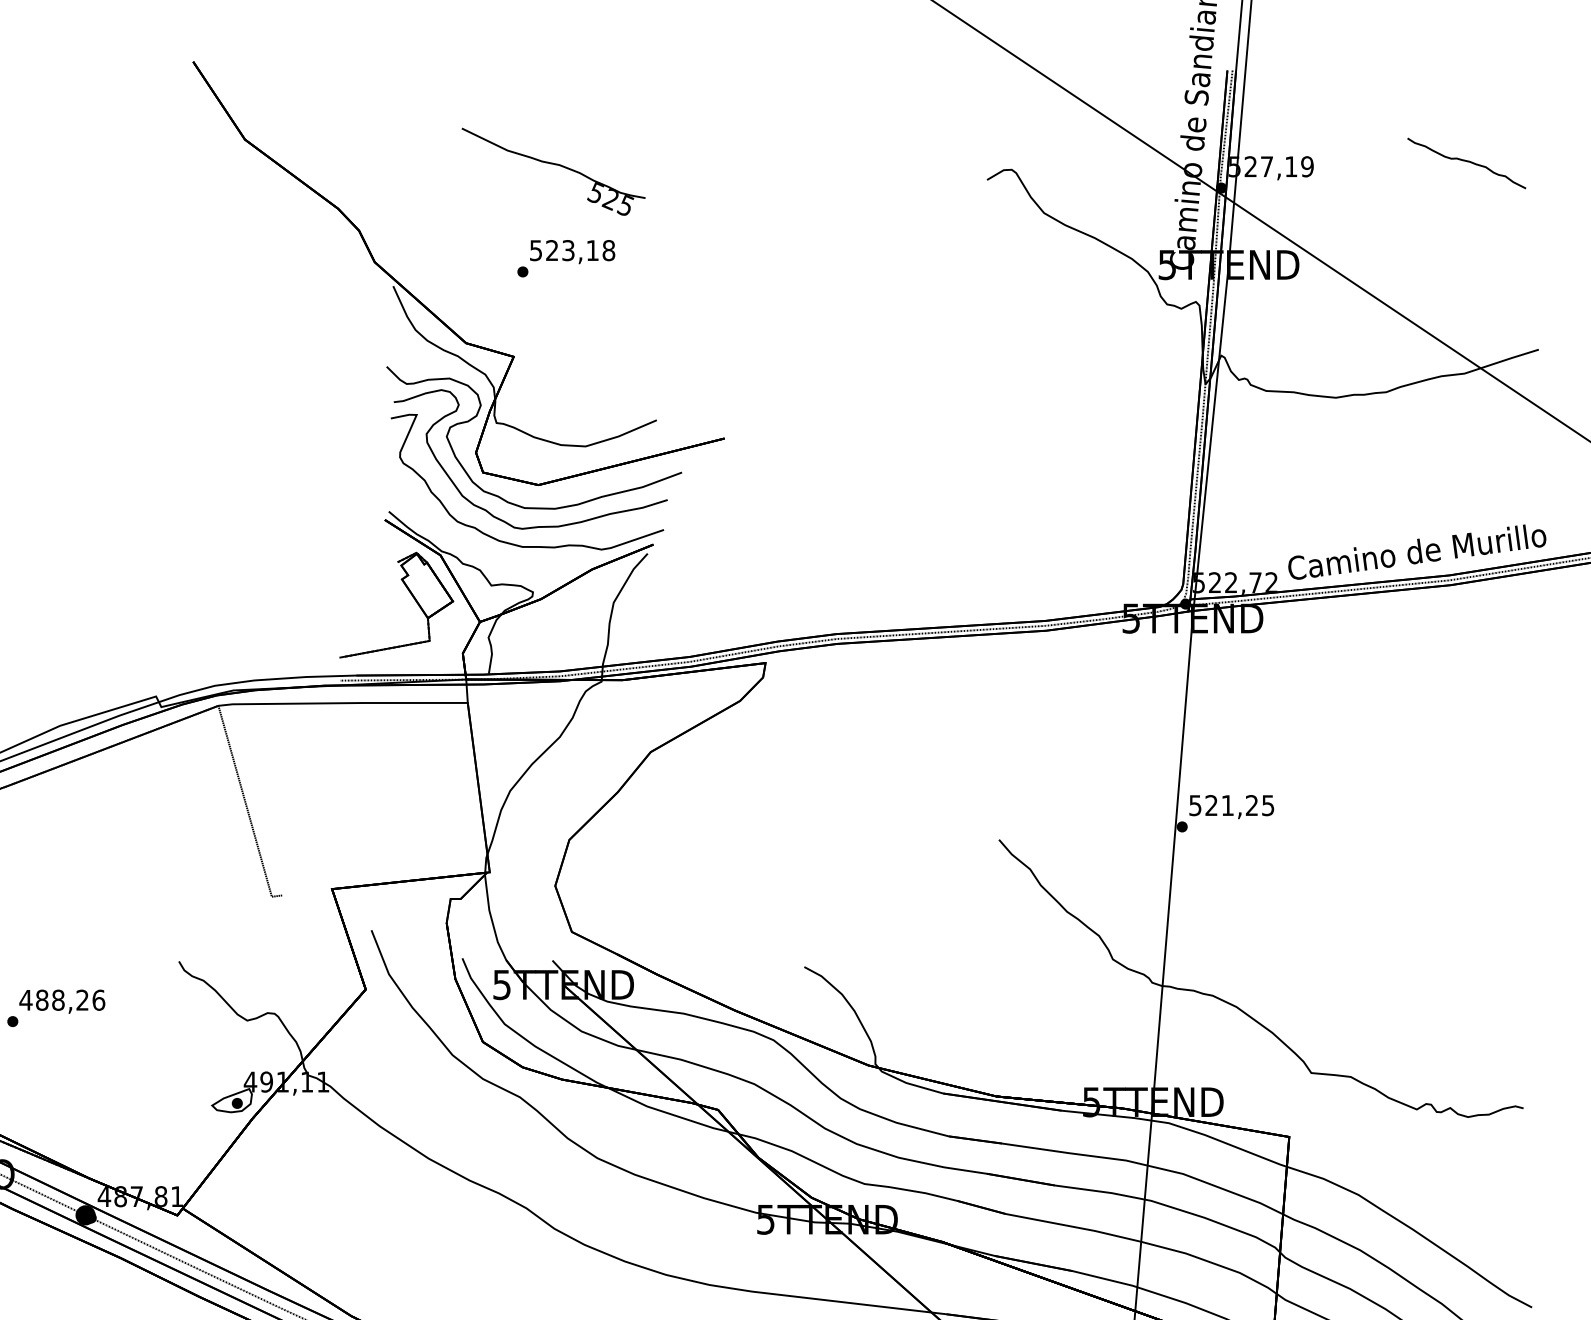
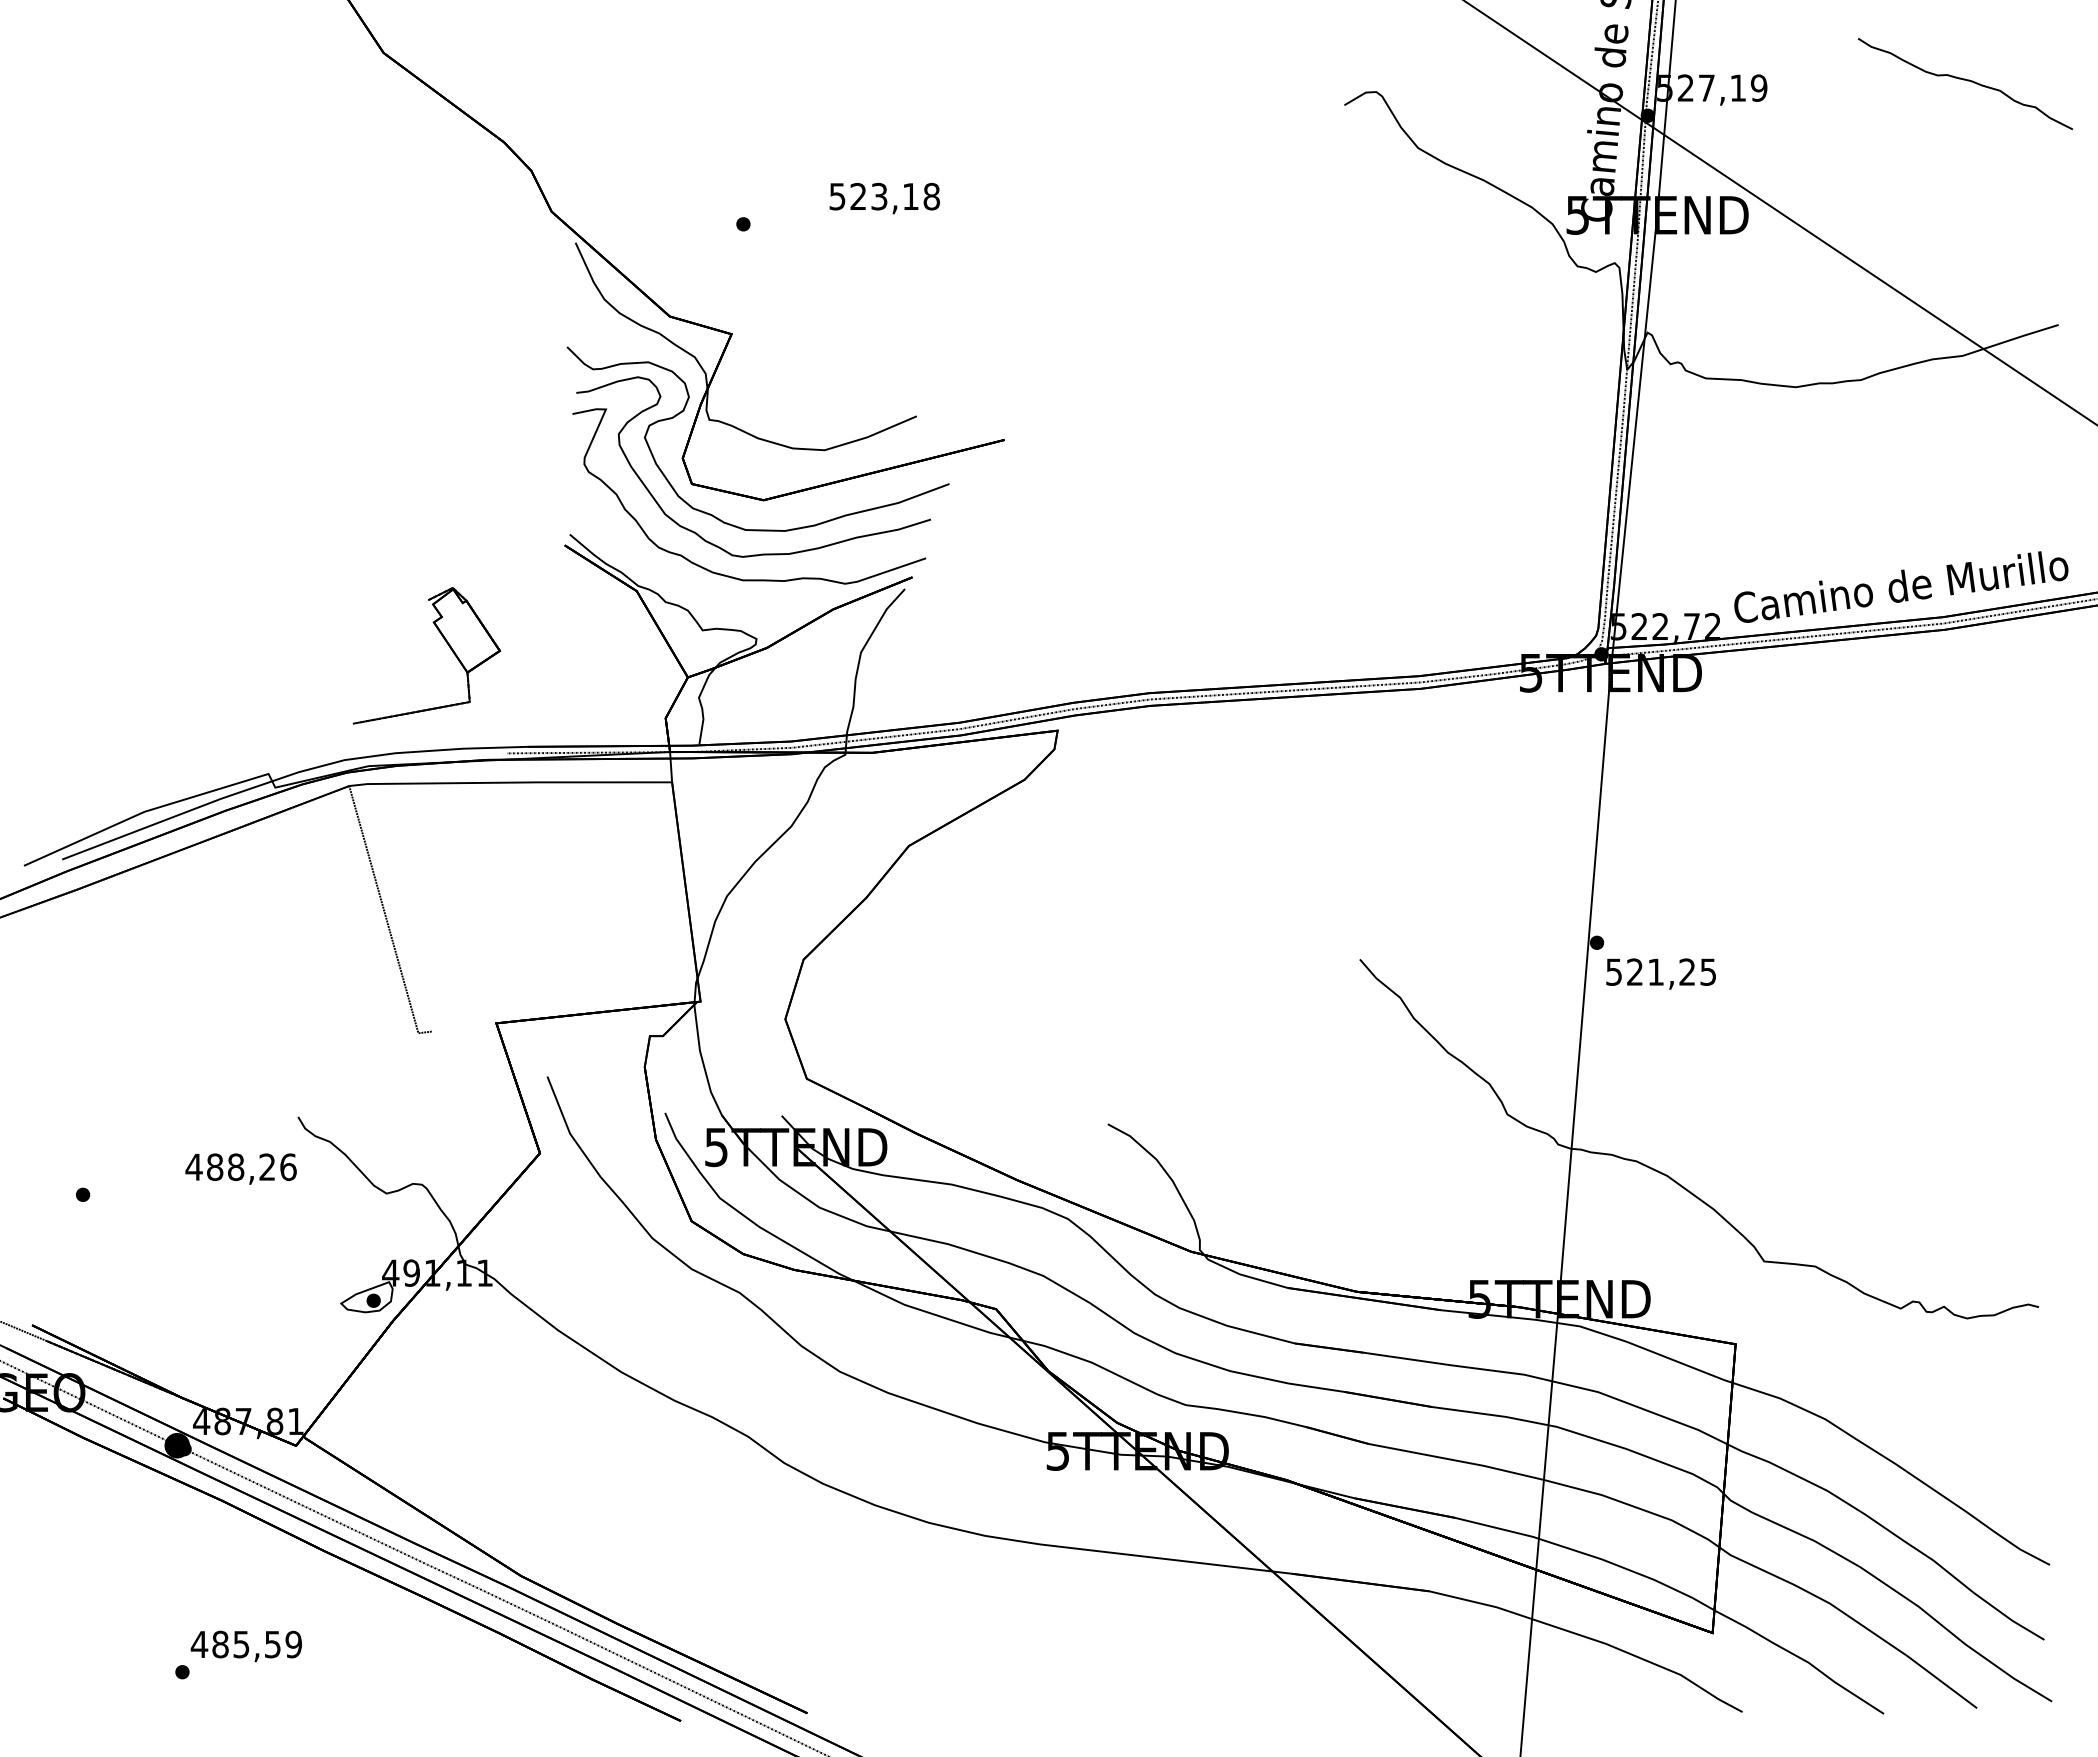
part: (1466, 163) -> (1965, 83), size x1.4
part: (556, 165) -> (787, 86), removed
text: (572, 252) -> (884, 198), moved
part: (411, 595) -> (446, 643), moved
text: (1231, 806) -> (1660, 973), moved
text: (61, 1001) -> (240, 1168), moved

